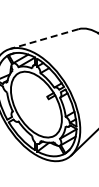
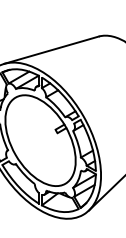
line: (44, 39) -> (51, 50), dashed -> solid

